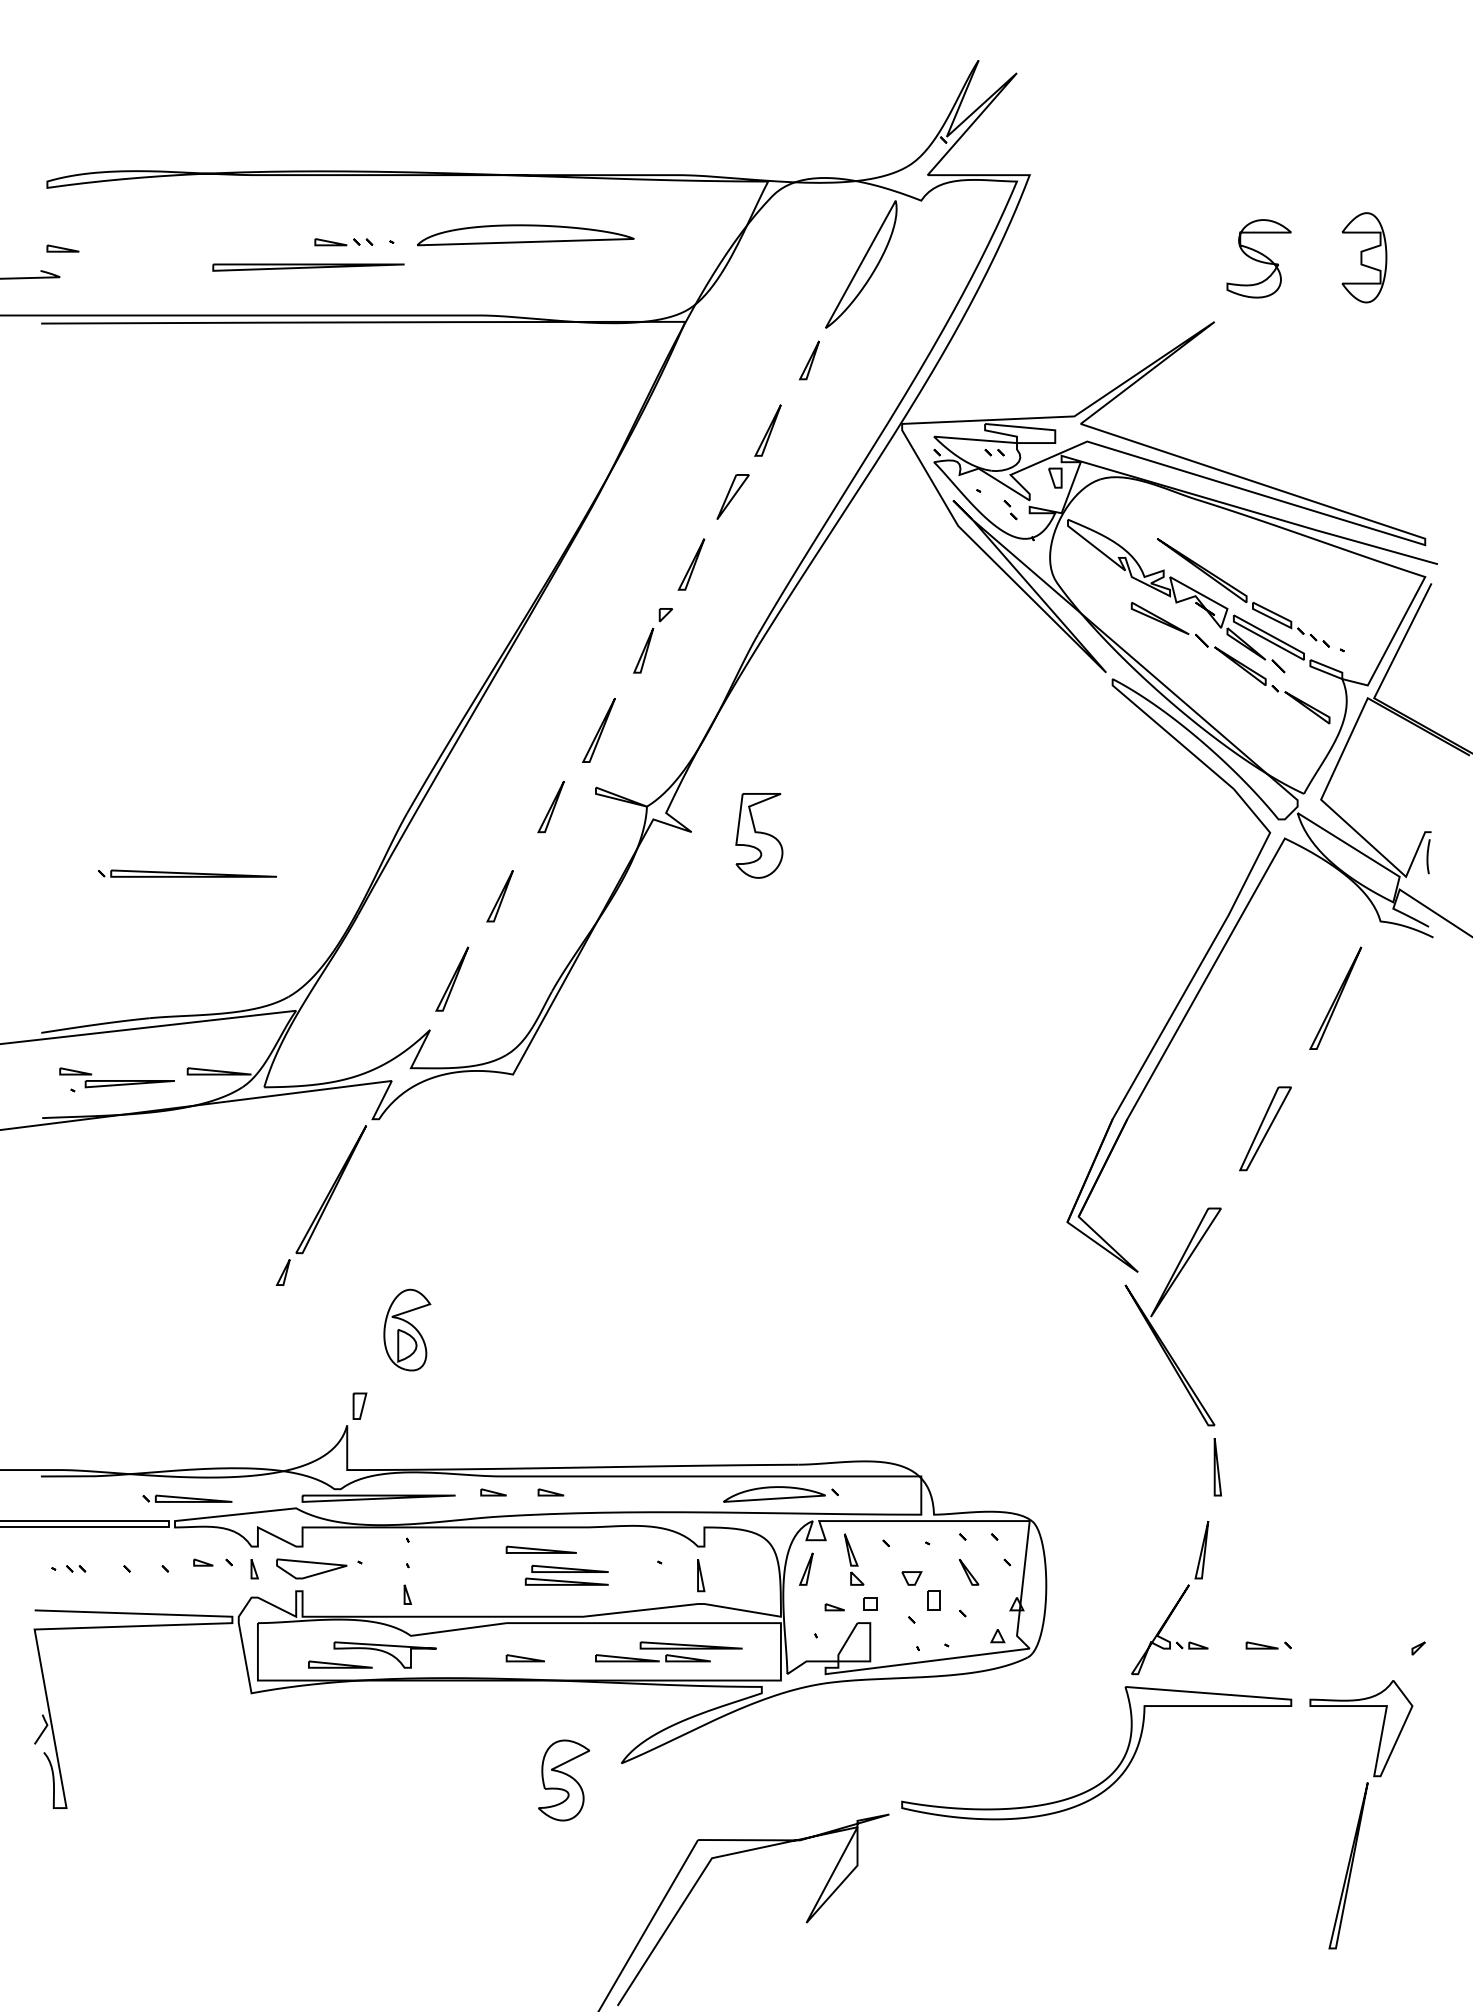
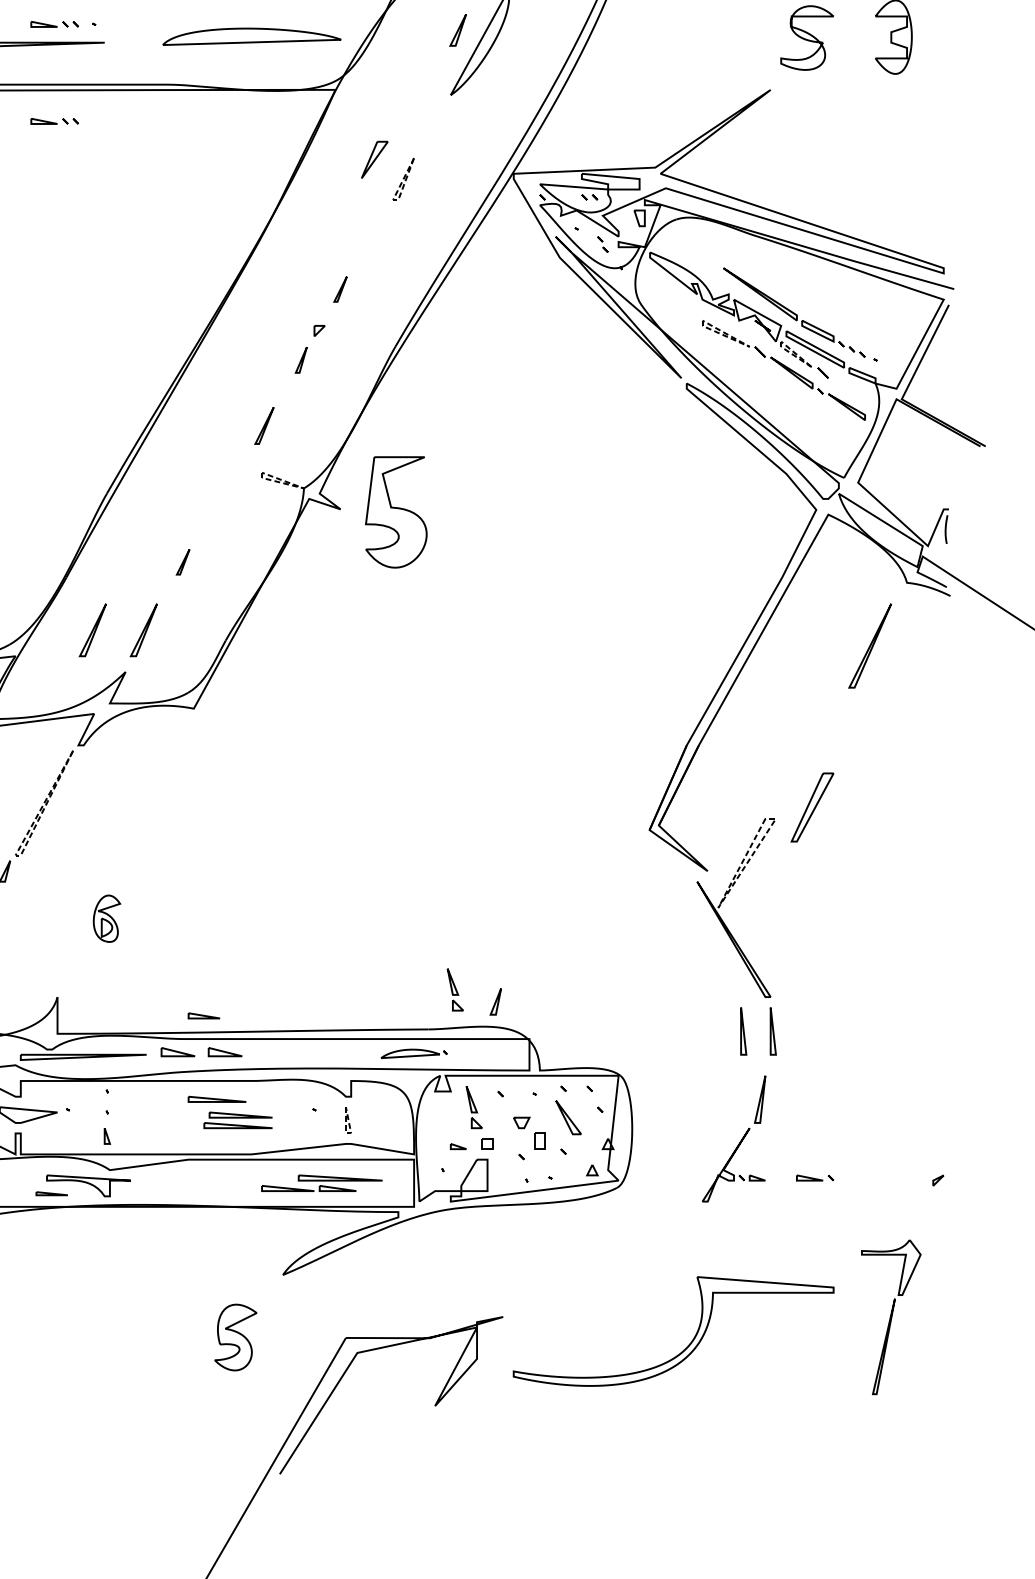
part: (525, 235) -> (251, 36), moved
part: (343, 360) -> (54, 121), added
part: (809, 360) -> (458, 30), moved
line: (757, 455) -> (394, 199), solid -> dashed
part: (732, 496) -> (374, 159), moved
part: (691, 564) -> (340, 289), size x0.6
line: (1187, 633) -> (748, 346), solid -> dashed
part: (643, 650) -> (301, 360), size x0.7
line: (1264, 659) -> (811, 367), solid -> dashed
part: (598, 730) -> (264, 425), size x0.7
part: (550, 806) -> (224, 488), removed
line: (645, 806) -> (302, 488), solid -> dashed
part: (759, 835) -> (396, 512), size x1.6
part: (499, 896) -> (182, 562), size x0.6
part: (390, 978) -> (93, 629), added
part: (1265, 1128) -> (812, 807), moved
line: (298, 1253) -> (17, 855), solid -> dashed
line: (1156, 1308) -> (722, 901), solid -> dashed
part: (407, 1329) -> (107, 918), size x0.7
part: (359, 1405) -> (67, 980), removed
part: (831, 1416) -> (455, 989), added
part: (1181, 1467) -> (743, 1031), added
part: (493, 1492) -> (177, 1052), size x1.6
part: (550, 1492) -> (224, 1052), size x1.6
part: (780, 1494) -> (413, 1053), size x0.7
part: (806, 1568) -> (495, 1001), moved
part: (969, 1572) -> (569, 1118), size x1.6
line: (701, 1591) -> (348, 1133), solid -> dashed
part: (524, 1658) -> (203, 1016), moved
part: (340, 1664) -> (52, 1193), size x0.6
part: (1114, 1769) -> (688, 1344), moved
part: (563, 1780) -> (235, 1337), moved
part: (1361, 1814) -> (891, 1316), size x0.7

